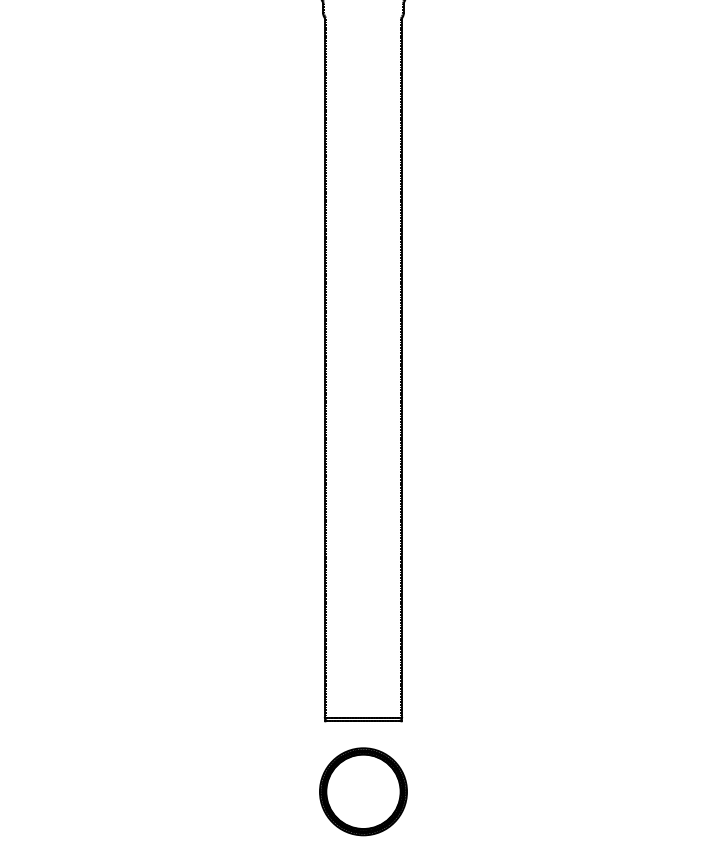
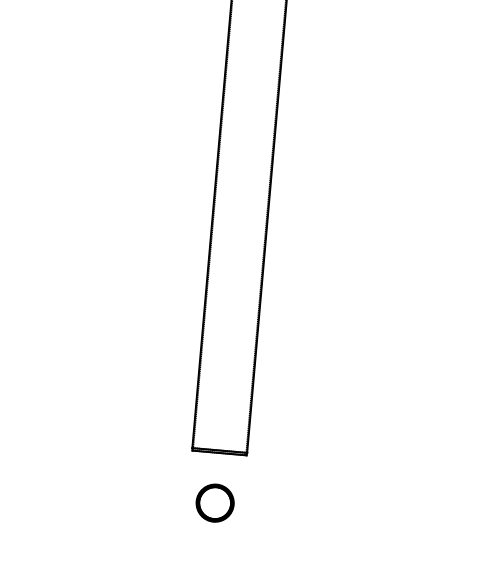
part: (363, 791) -> (215, 502), size x0.6

